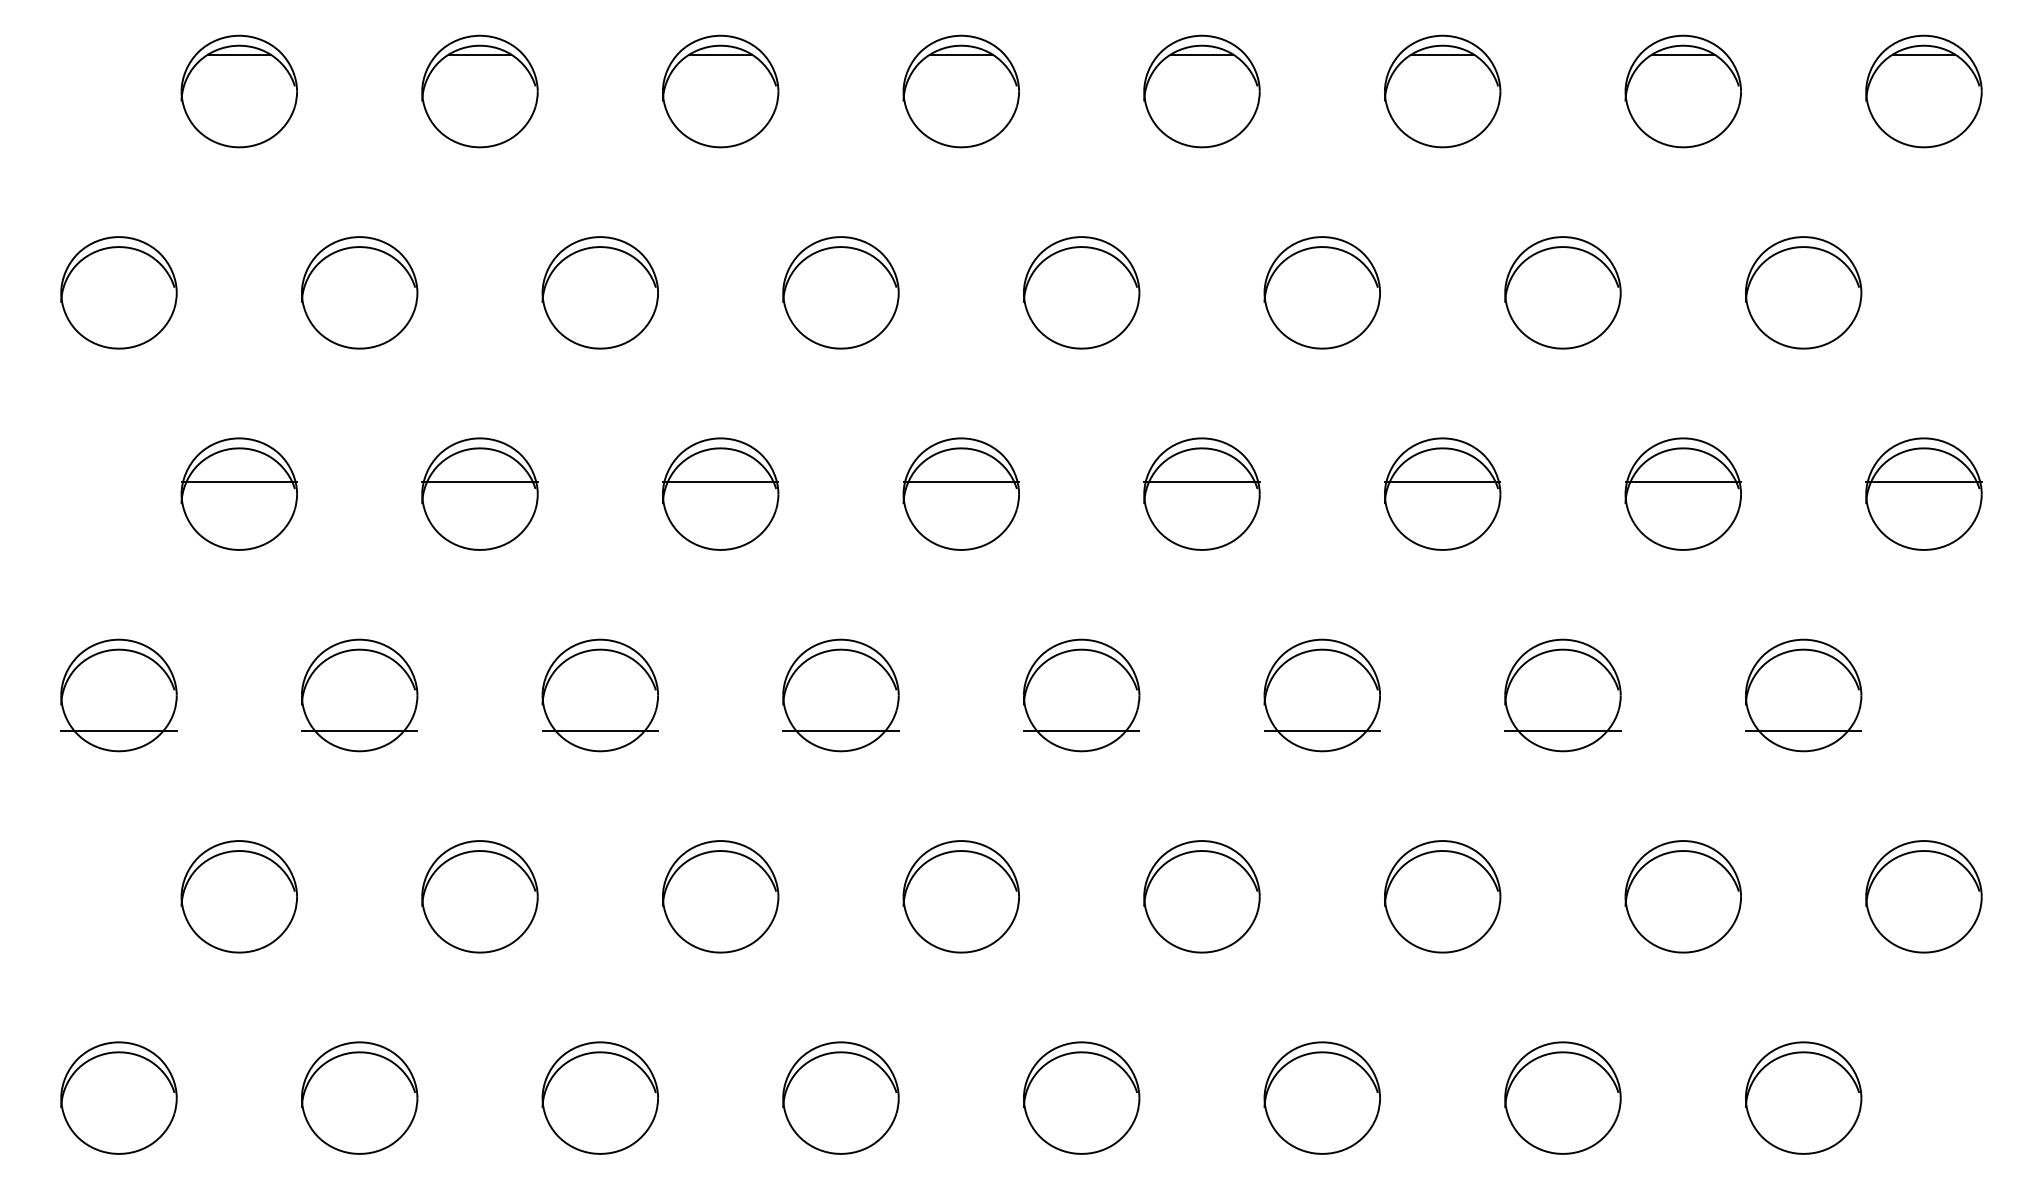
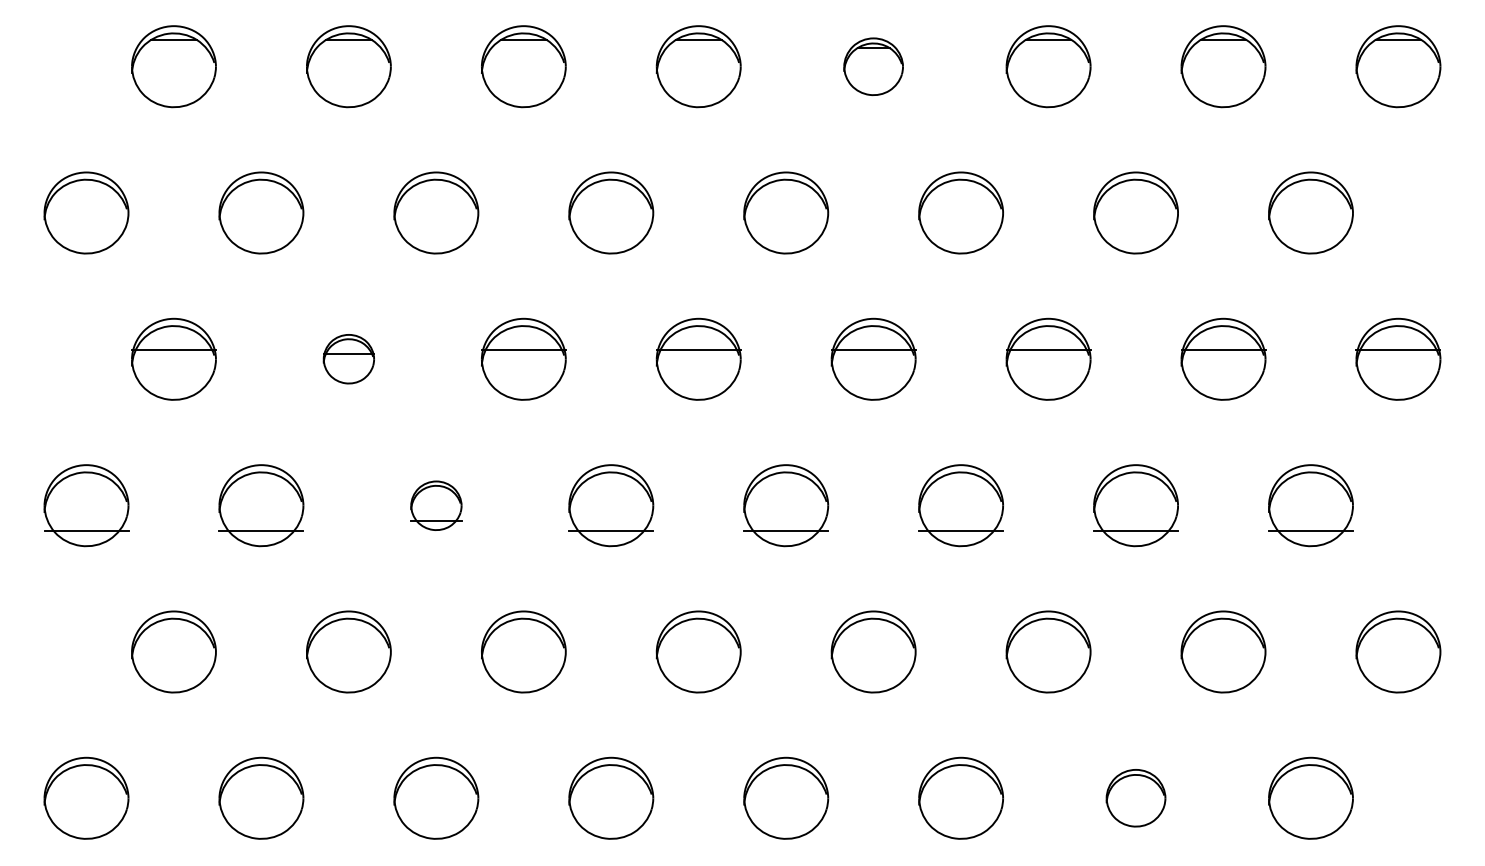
part: (1201, 91) -> (873, 66), size x0.7
part: (479, 493) -> (348, 358), size x0.6
part: (600, 695) -> (436, 505), size x0.6
part: (1562, 1096) -> (1135, 797), size x0.7

